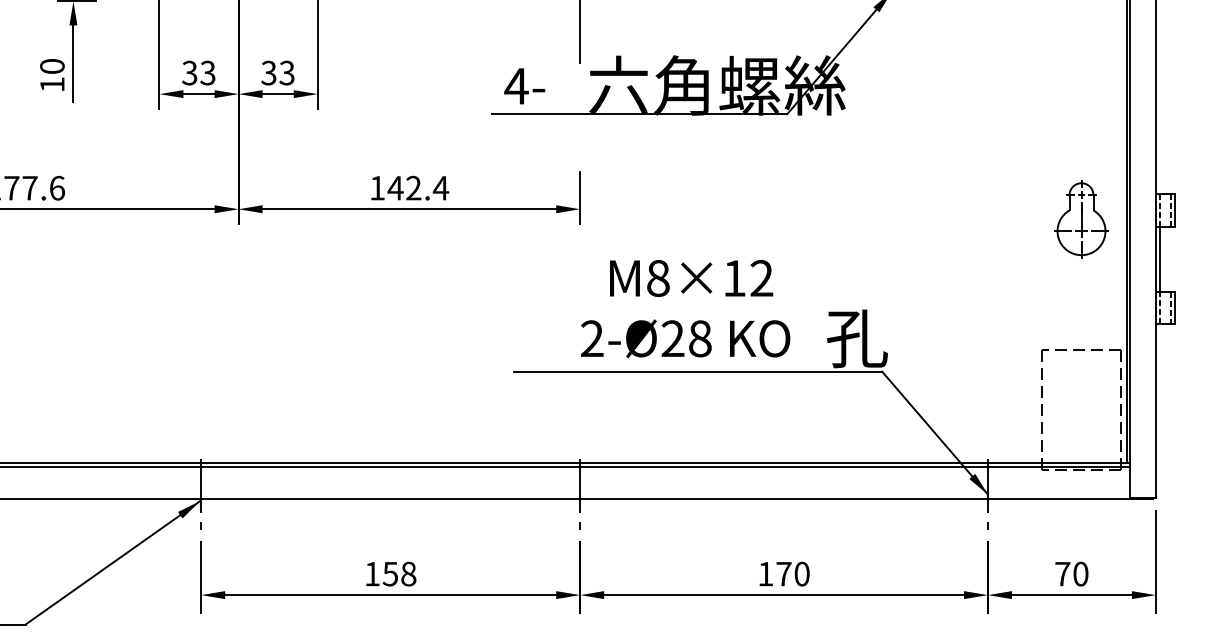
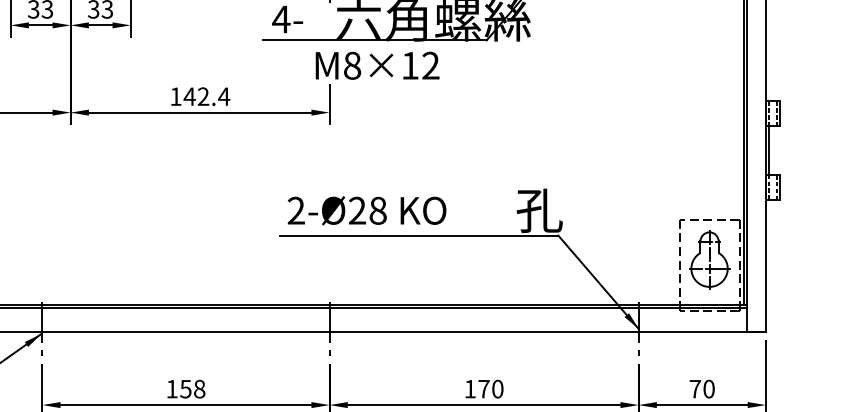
part: (1081, 219) -> (709, 259), moved
text: (691, 277) -> (377, 65), moved
text: (685, 338) -> (366, 210), moved

